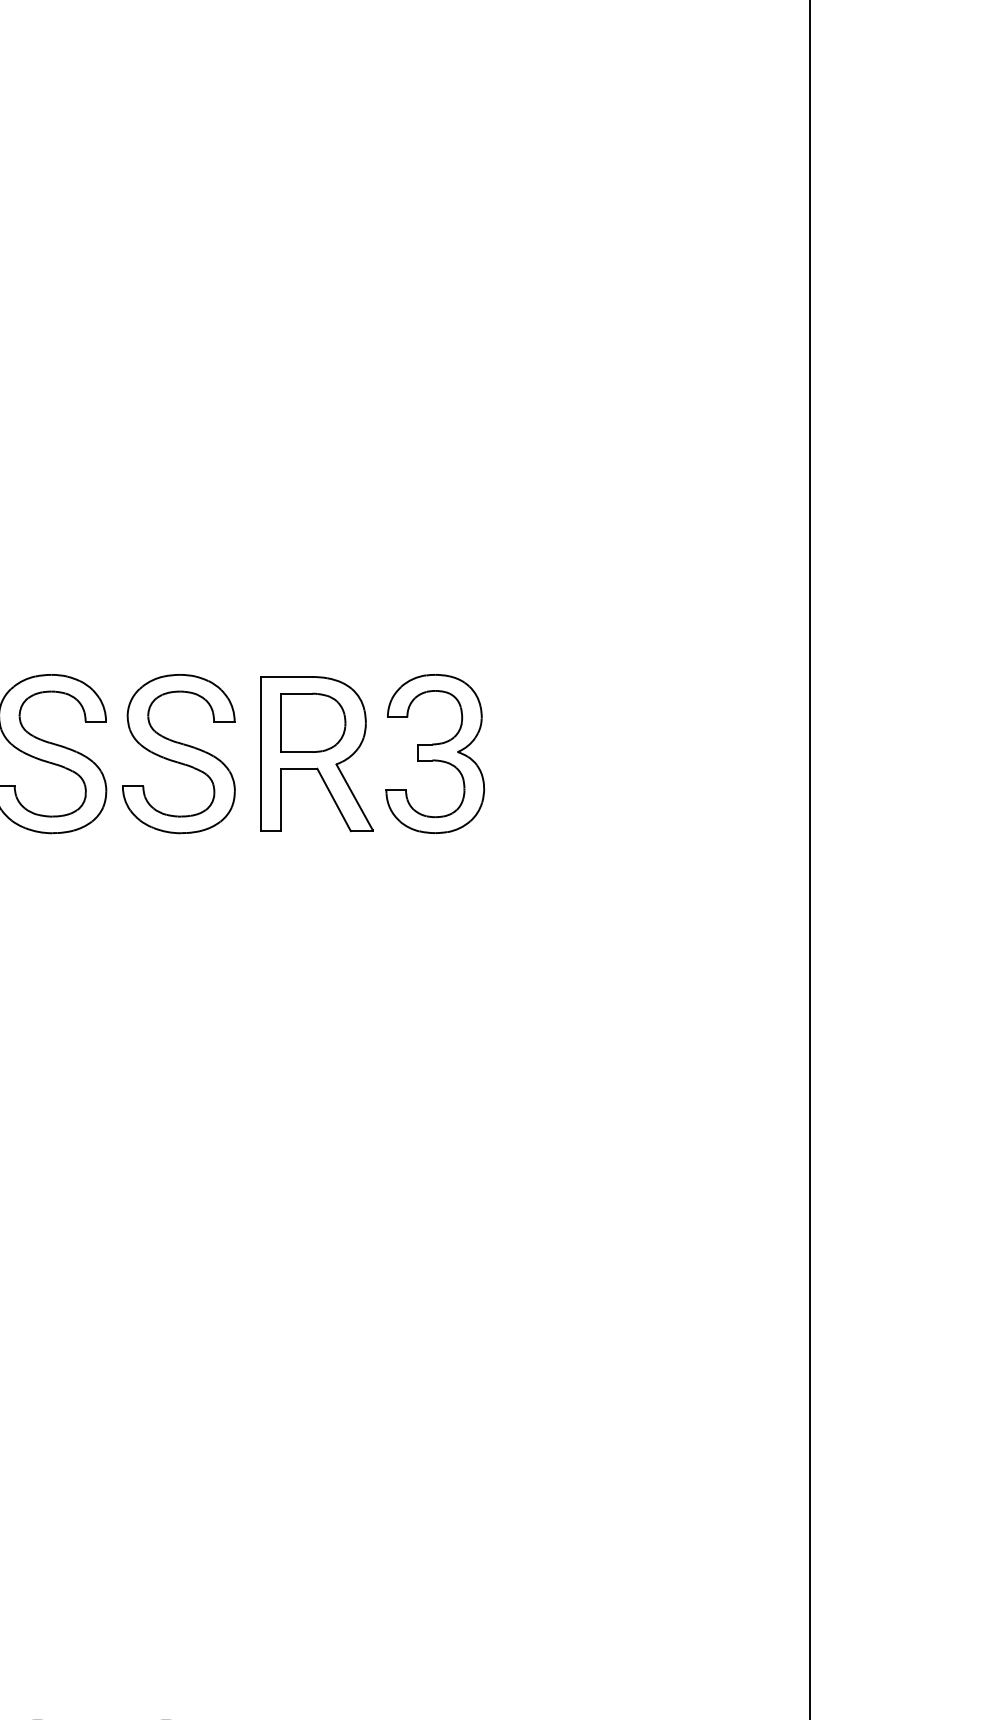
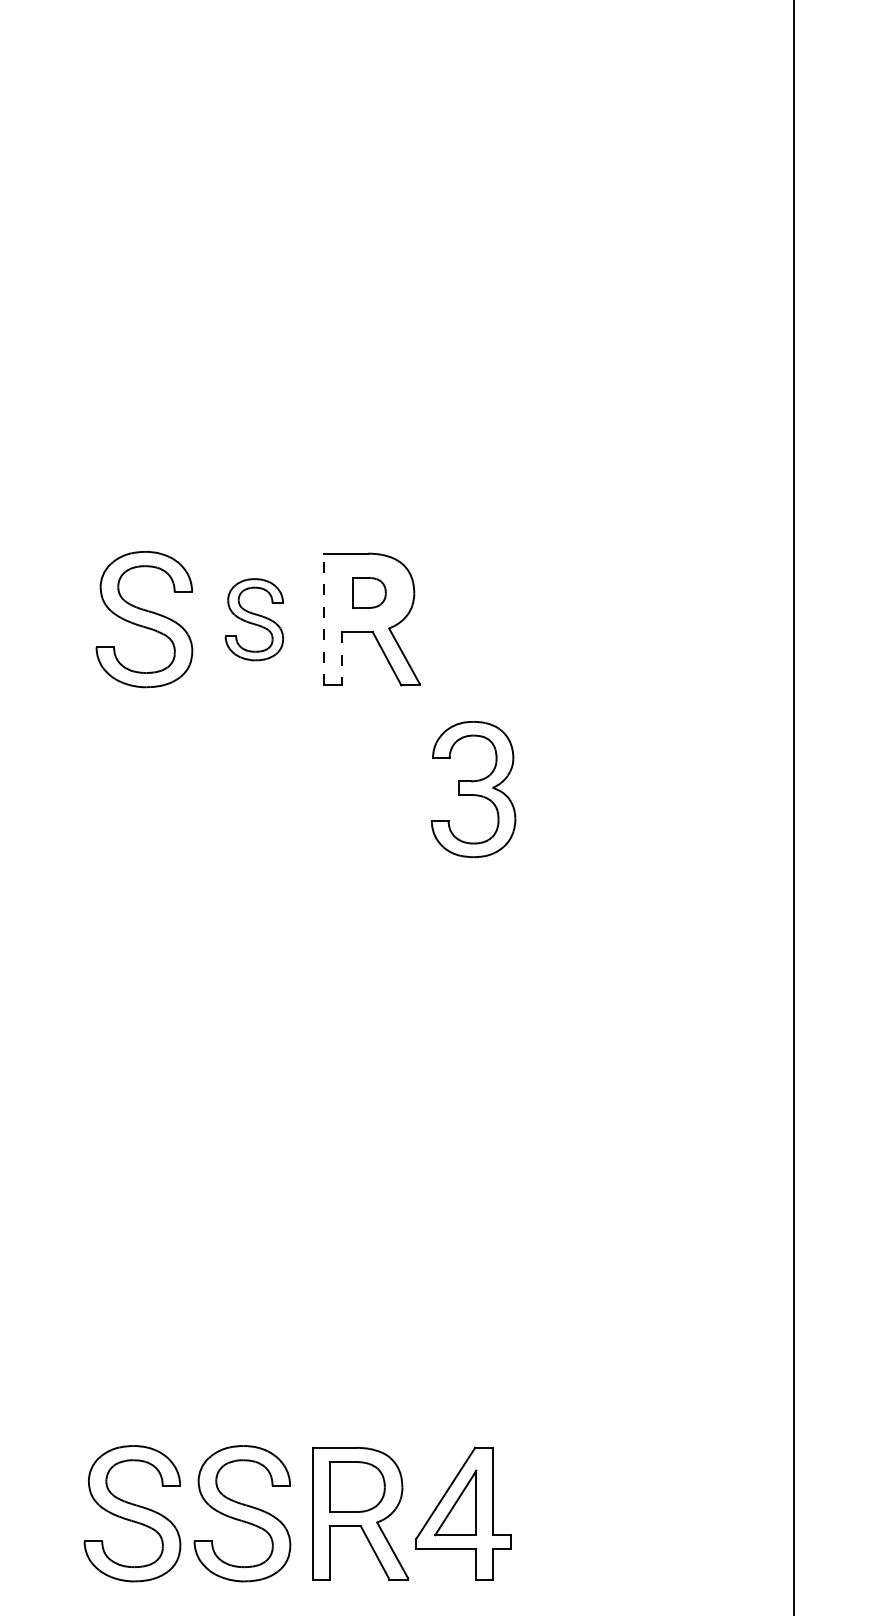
part: (313, 722) -> (369, 592), size x0.6
part: (179, 753) -> (254, 619), size x0.6
line: (260, 753) -> (324, 619), solid -> dashed
part: (435, 753) -> (473, 789), moved
line: (280, 799) -> (341, 658), solid -> dashed

